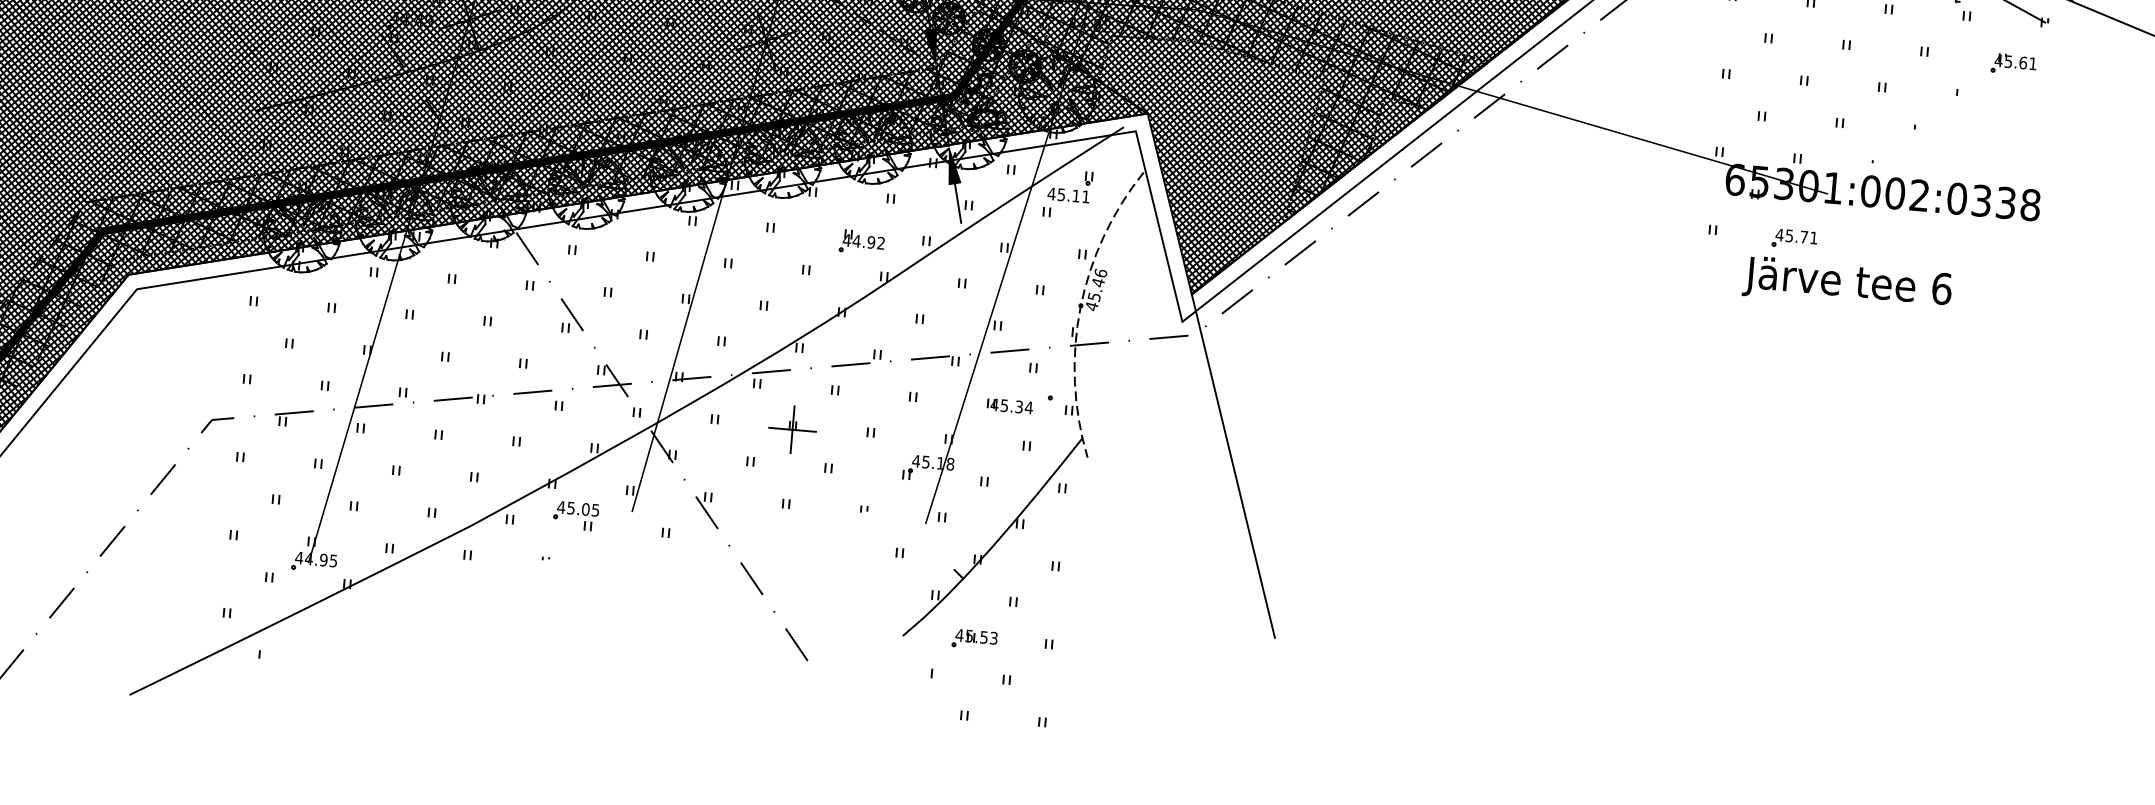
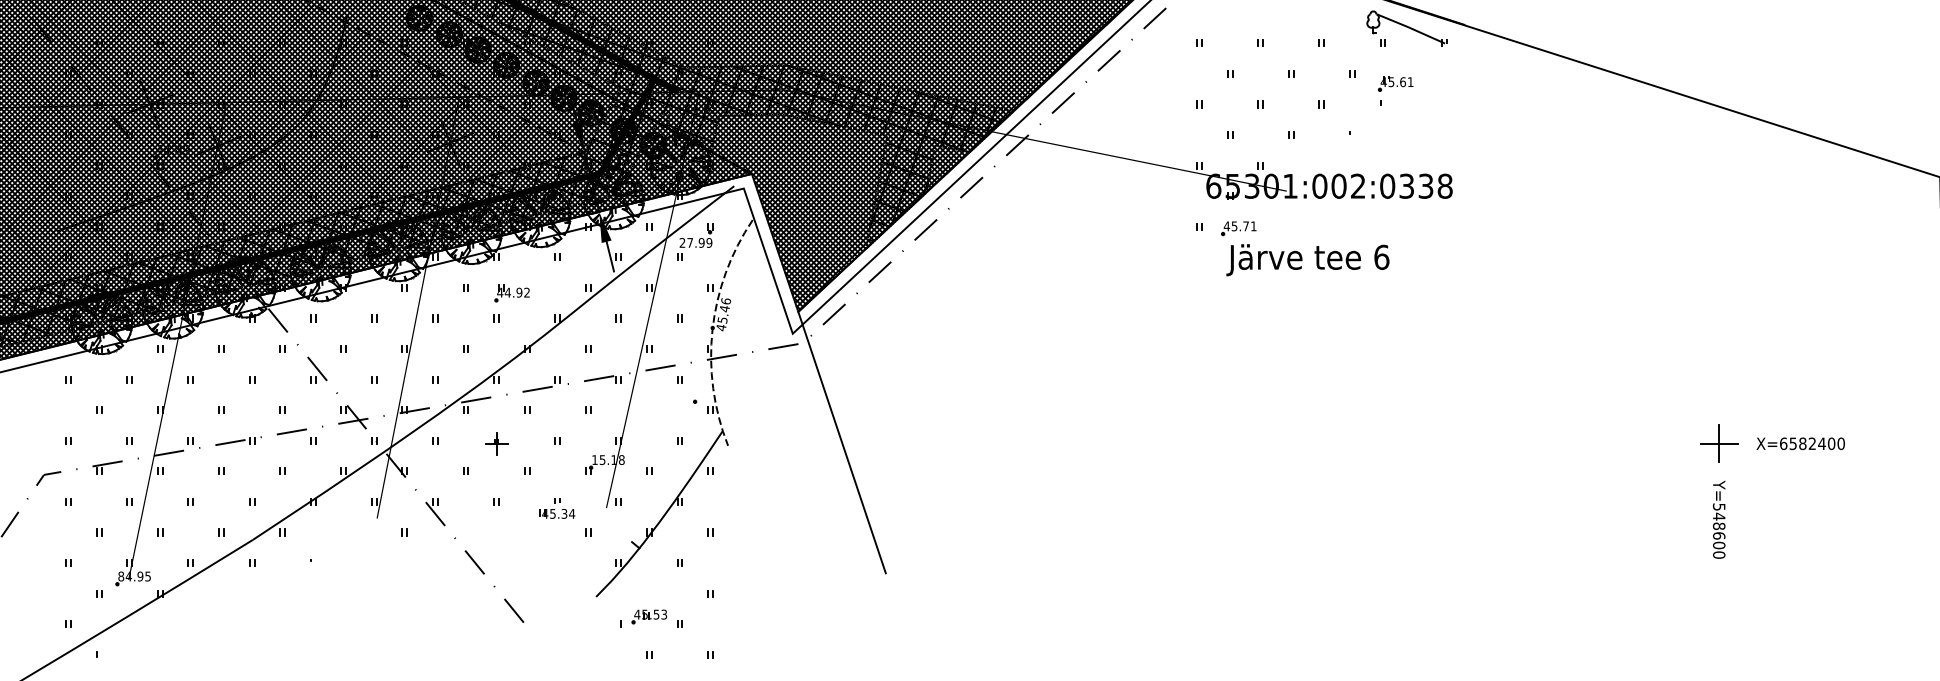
part: (2013, 63) -> (1395, 83), moved
text: (1068, 194) -> (695, 242), 45.11 -> 27.99
part: (1794, 239) -> (1238, 228), moved
part: (861, 242) -> (511, 293), moved
part: (1010, 405) -> (557, 513), moved
part: (792, 429) -> (496, 443), size x0.6
text: (915, 460) -> (594, 459), 45.18 -> 15.18
part: (575, 516) -> (333, 525), removed
text: (299, 558) -> (121, 576), 44.95 -> 84.95
part: (974, 639) -> (649, 616), moved

